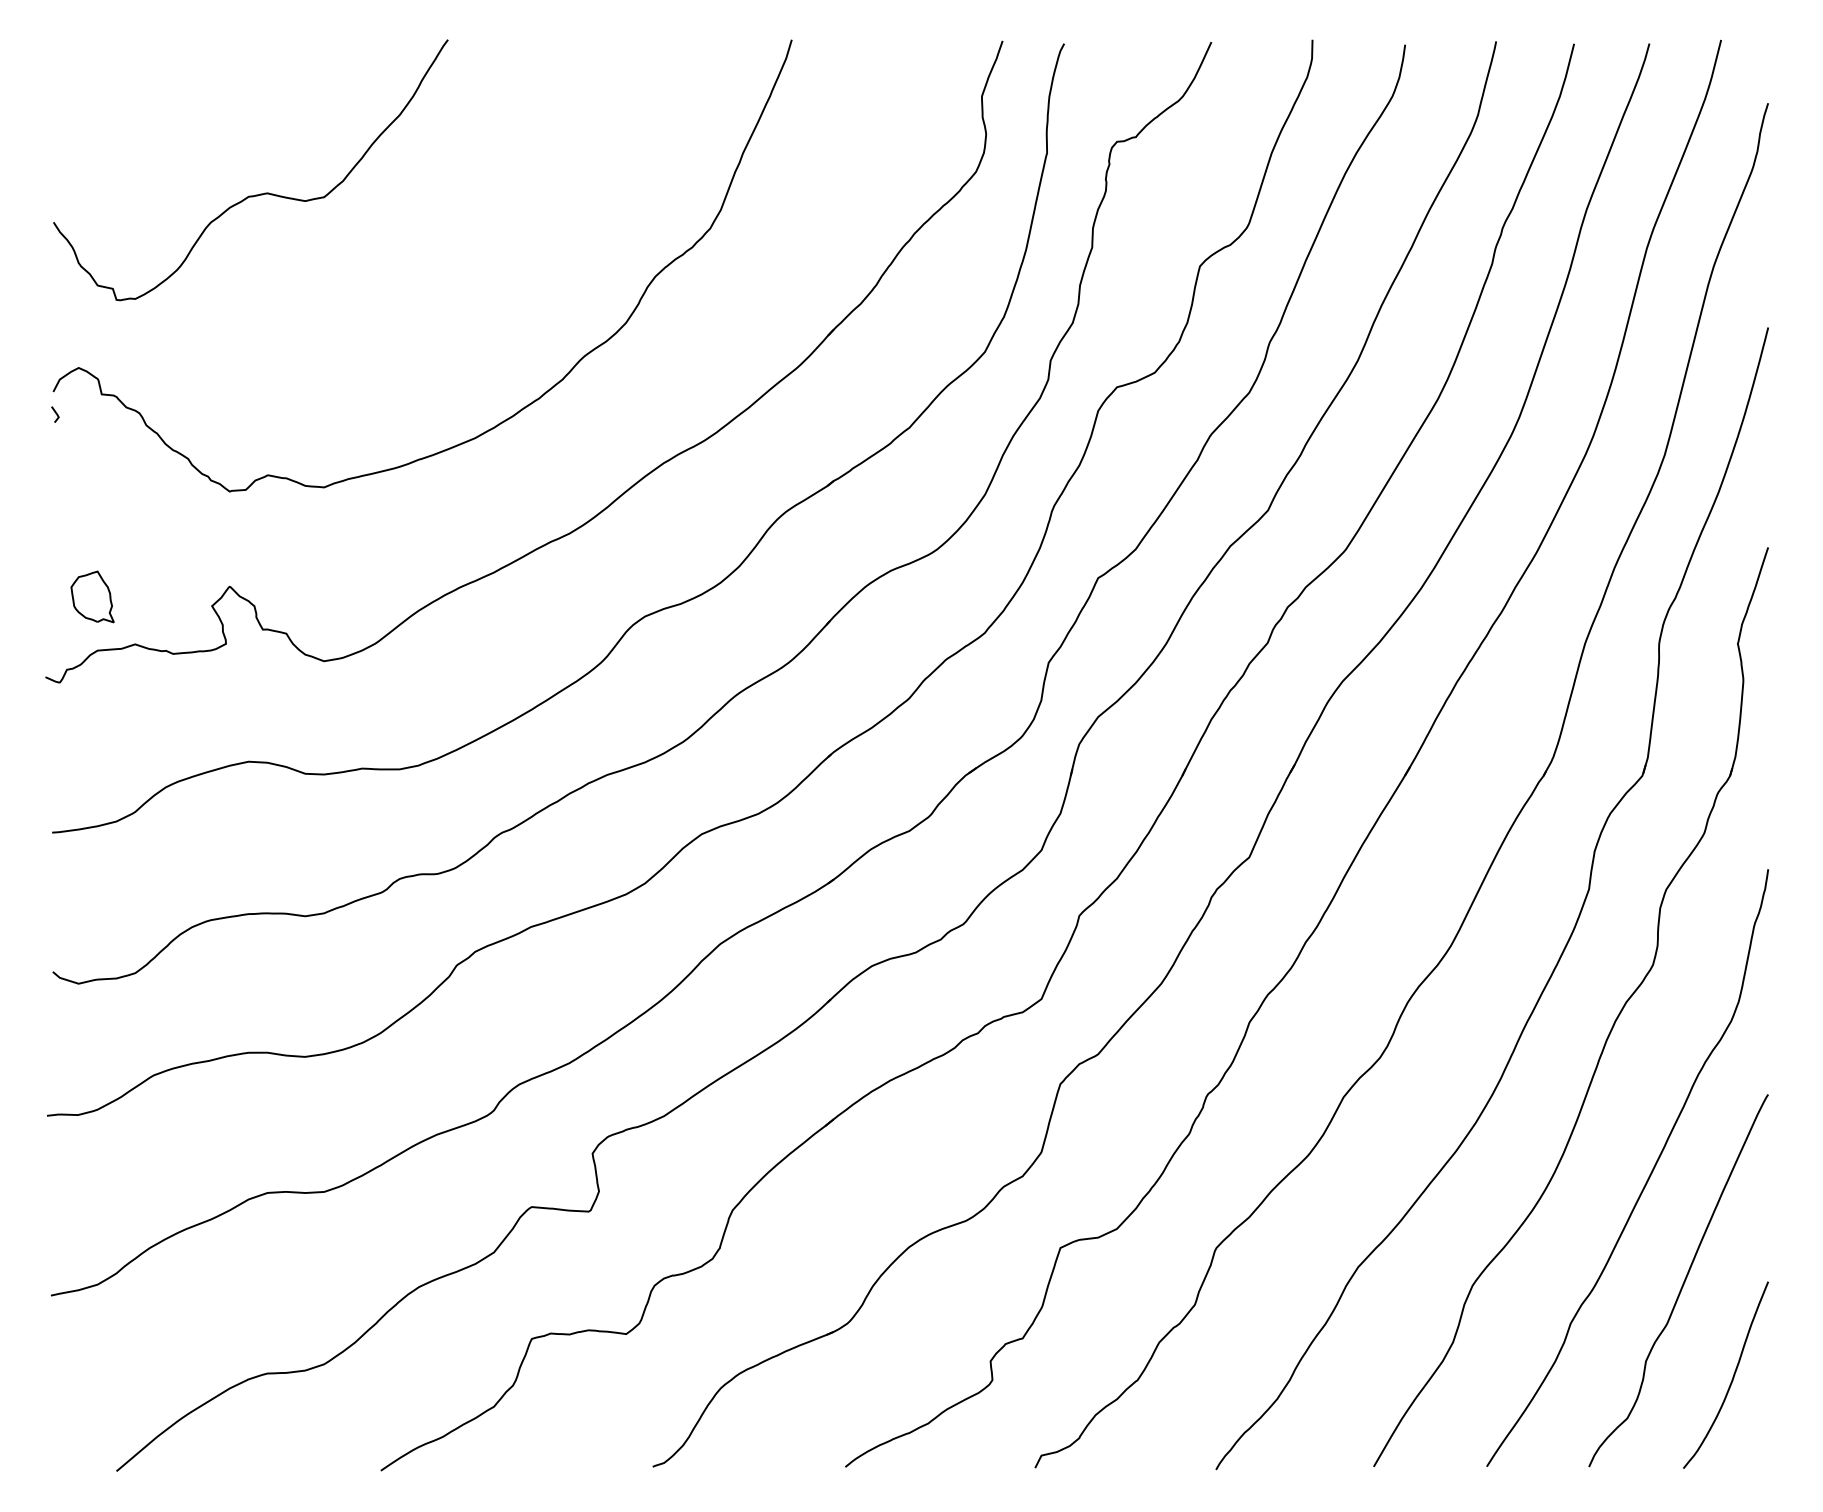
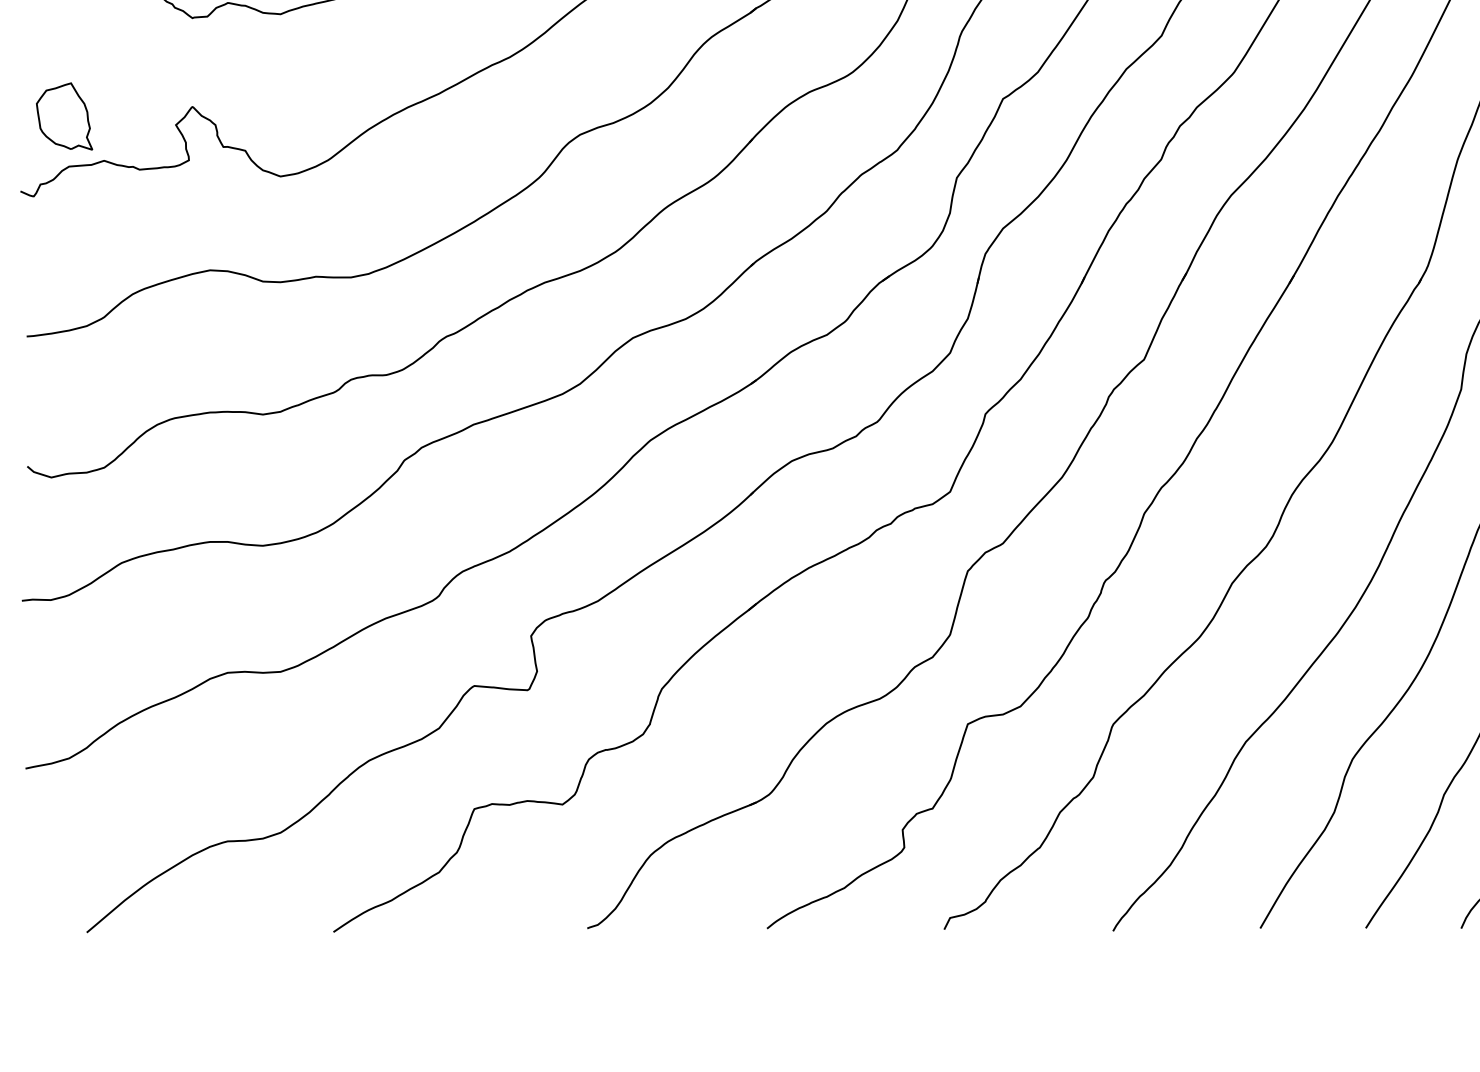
part: (92, 596) -> (64, 116), size x1.4

